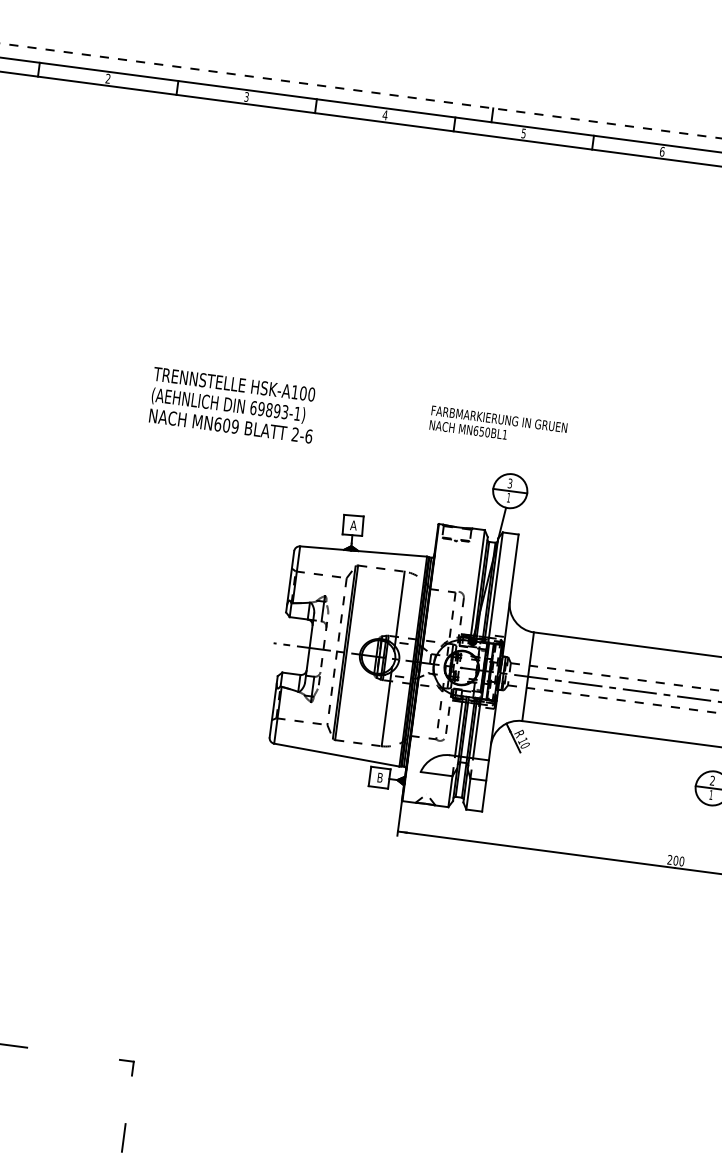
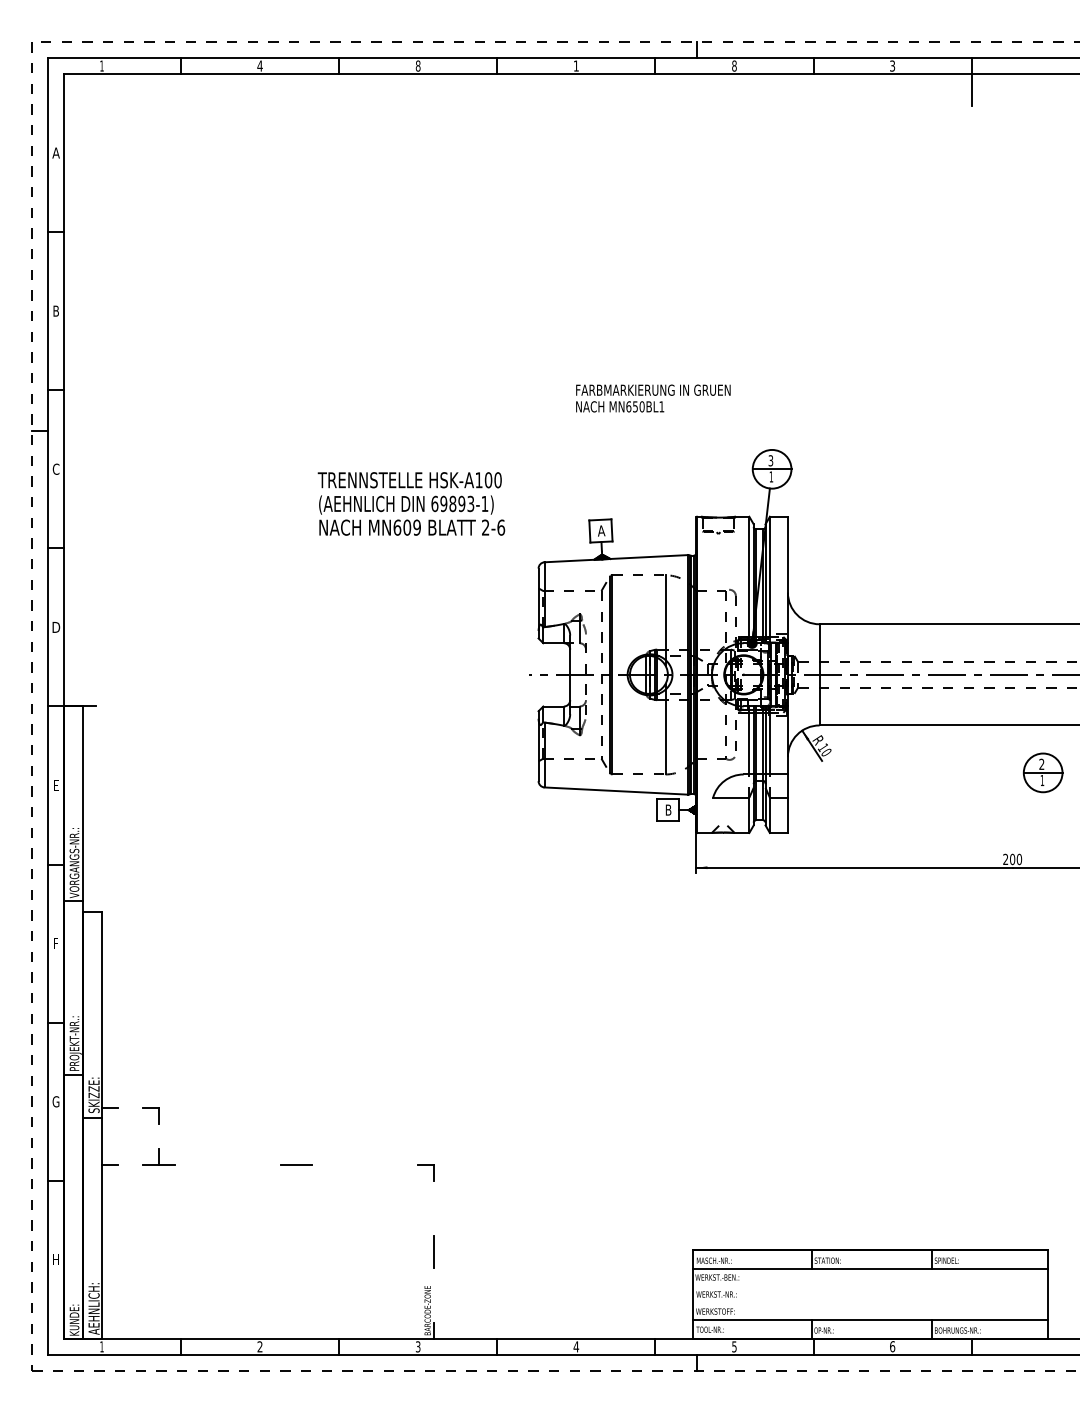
text: (107, 78) -> (259, 65), 2 -> 4
text: (246, 96) -> (417, 65), 3 -> 8
text: (385, 114) -> (576, 65), 4 -> 1
text: (523, 133) -> (734, 65), 5 -> 8
text: (662, 151) -> (892, 65), 6 -> 3
text: (233, 404) -> (411, 503), moved
text: (498, 426) -> (653, 398), moved

